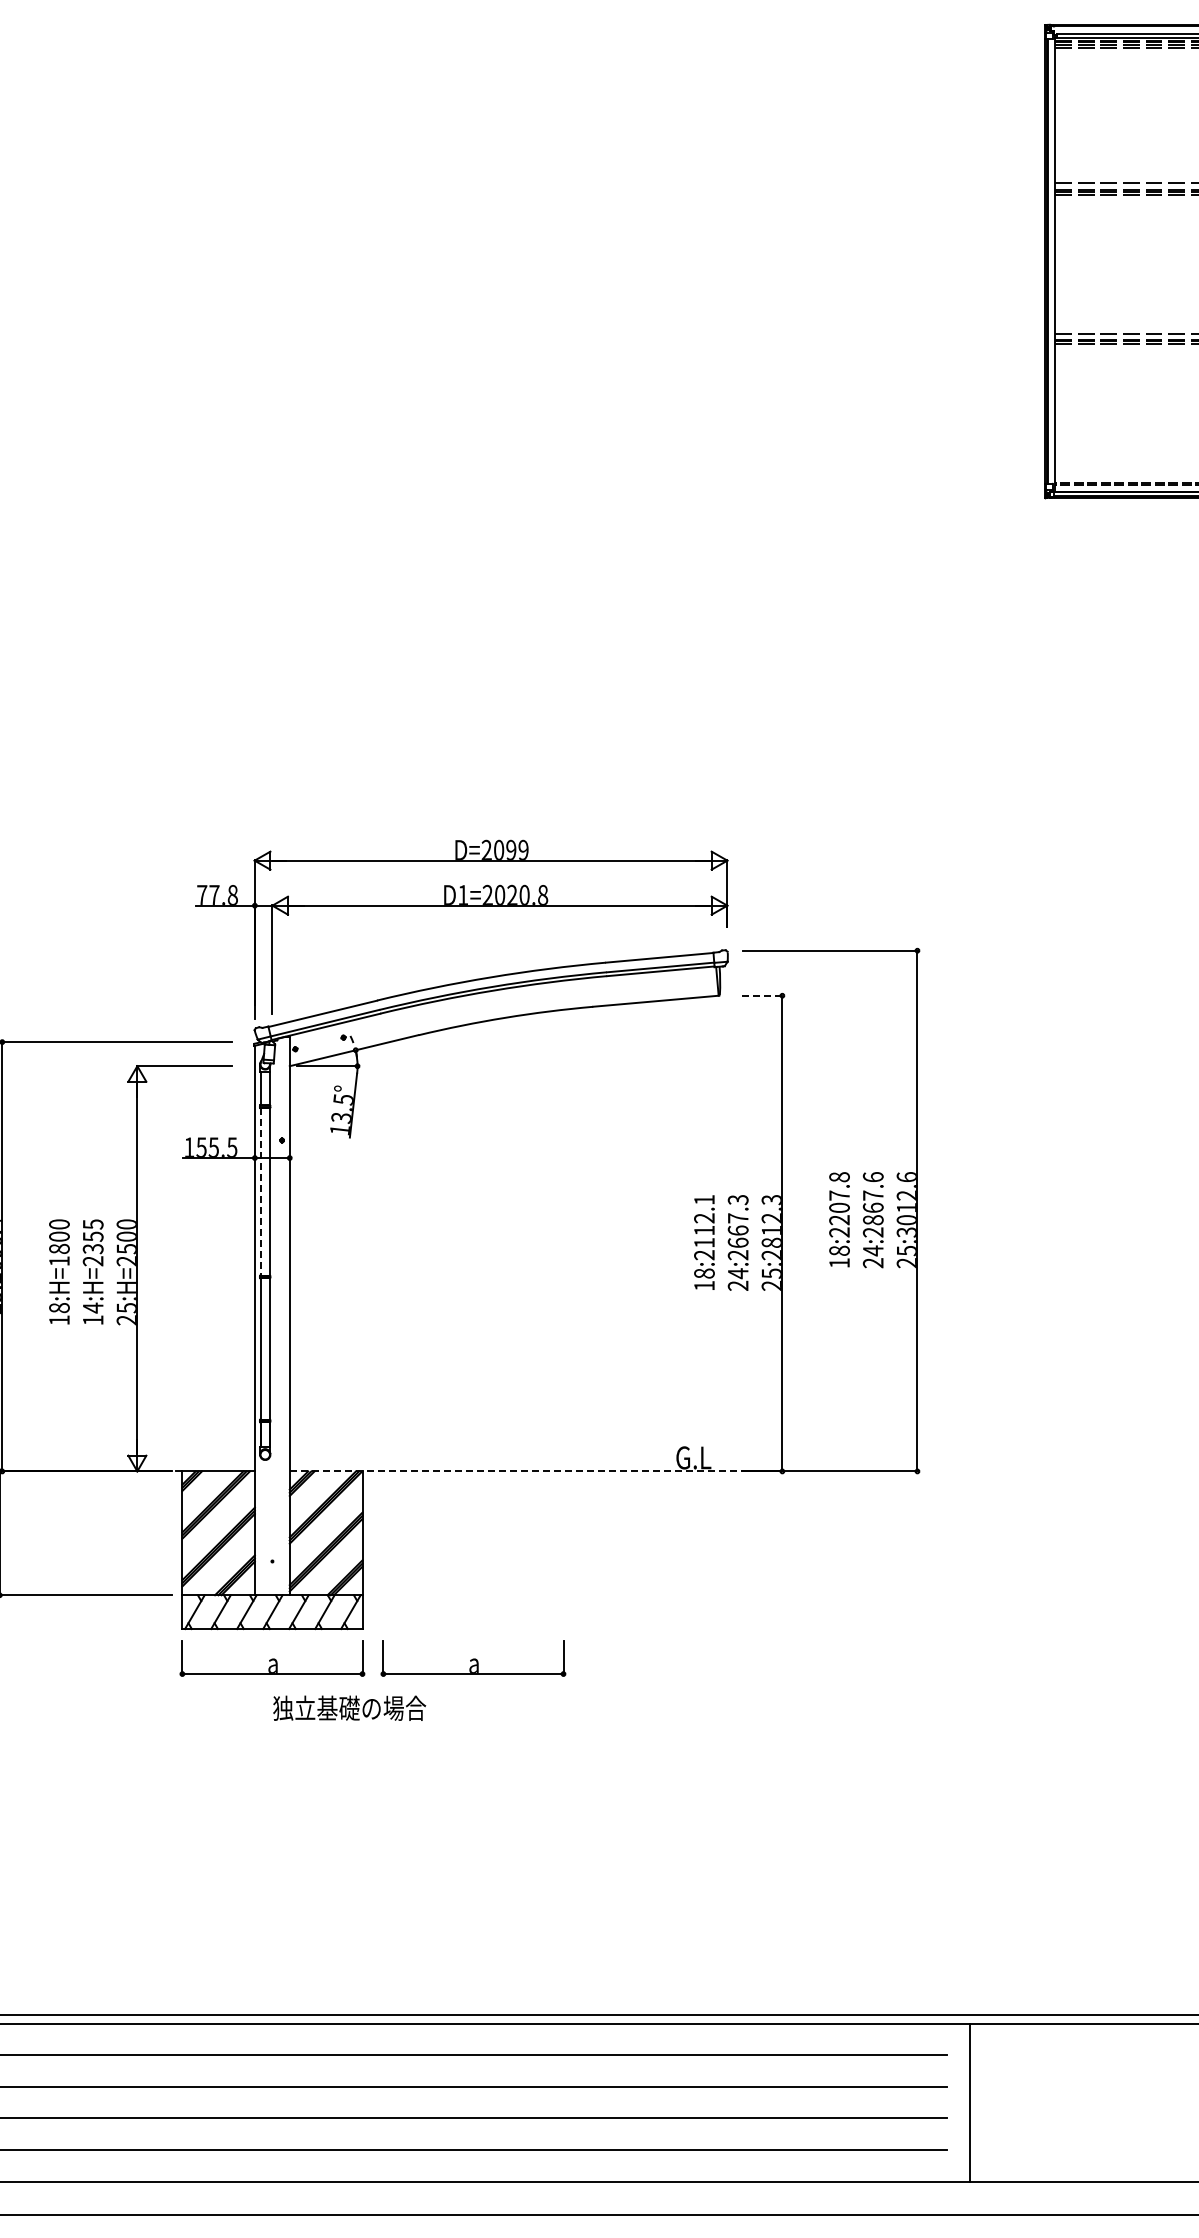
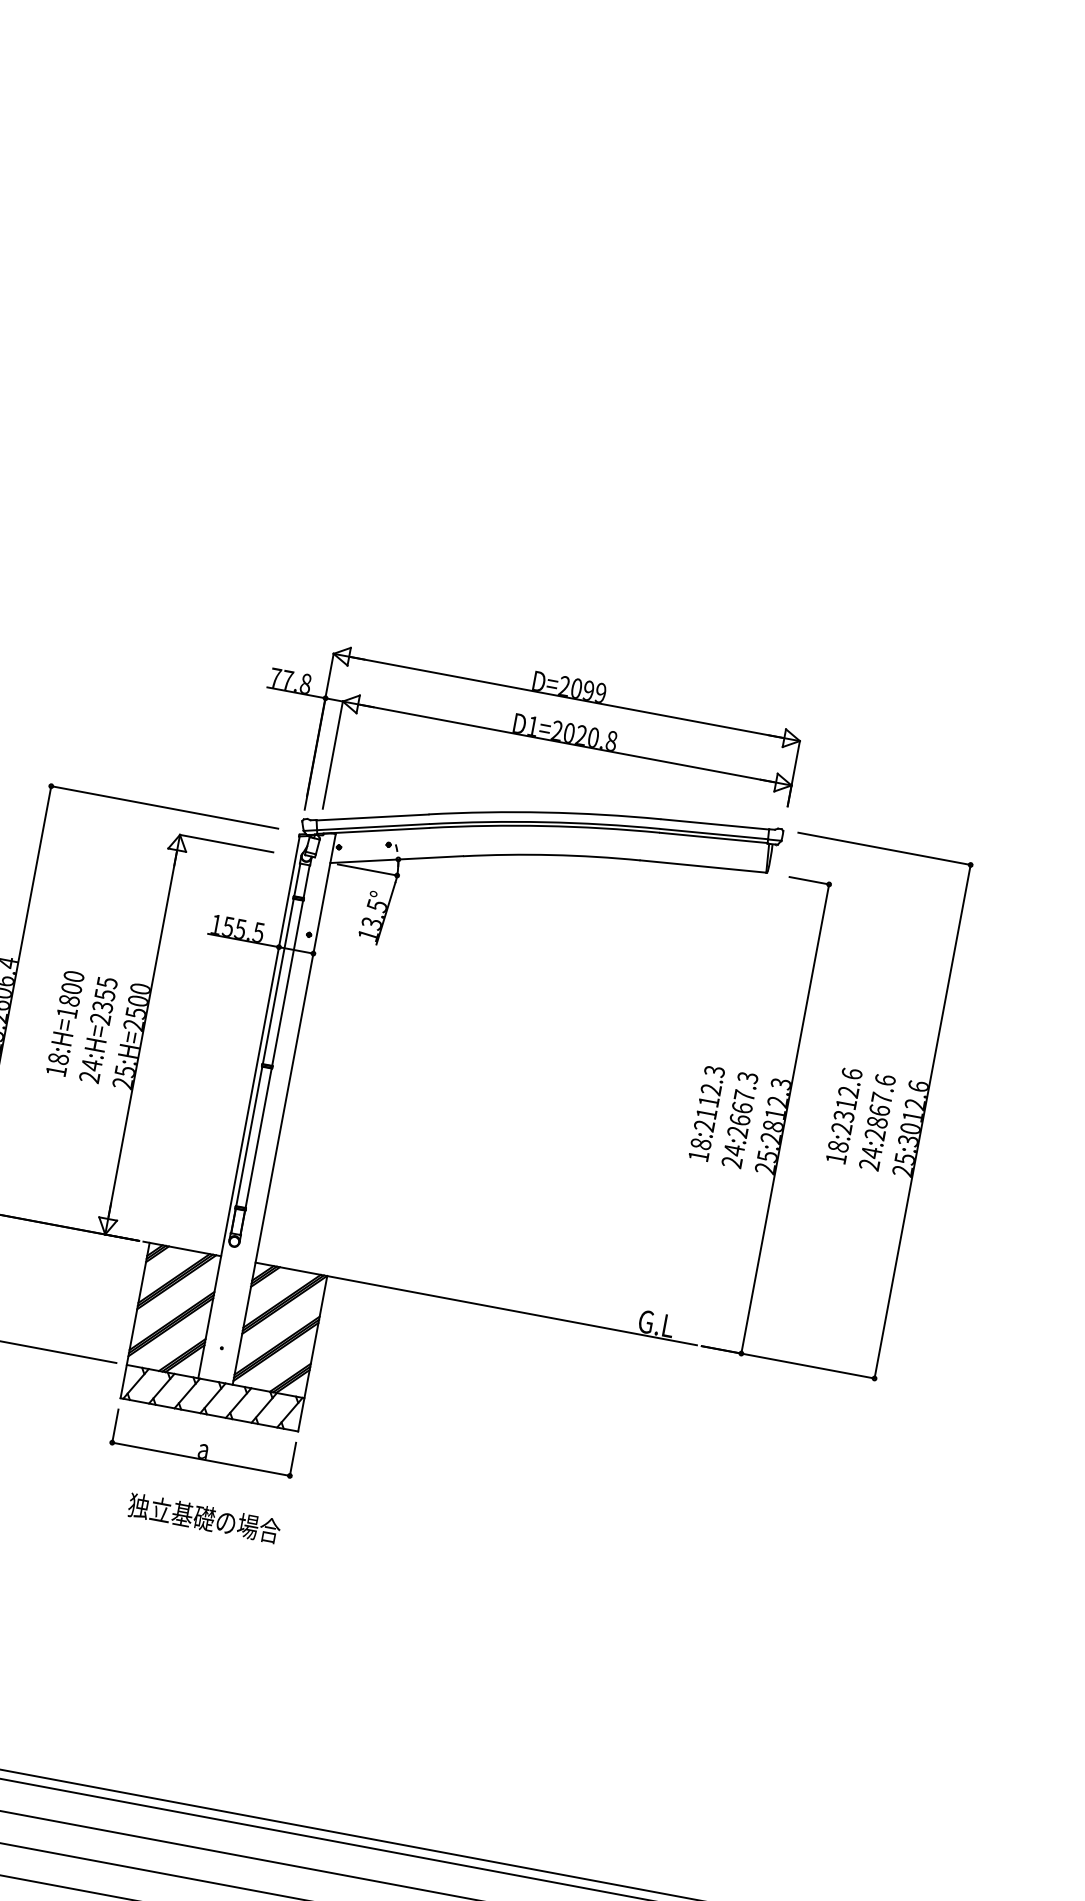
line: (762, 995) -> (809, 880), dashed -> solid
line: (260, 1191) -> (278, 981), dashed -> solid
text: (839, 1198) -> (848, 1094), 18:2207.8 -> 18:2312.6
text: (704, 1200) -> (714, 1072), 18:2112.1 -> 18:2112.3
text: (92, 1320) -> (88, 1077), 14:H=2355 -> 24:H=2355
line: (513, 1471) -> (476, 1304), dashed -> solid
part: (473, 1658) -> (402, 1481), removed
text: (349, 1707) -> (204, 1517), moved

